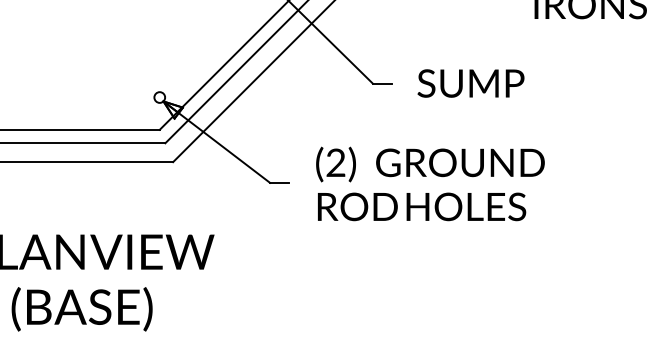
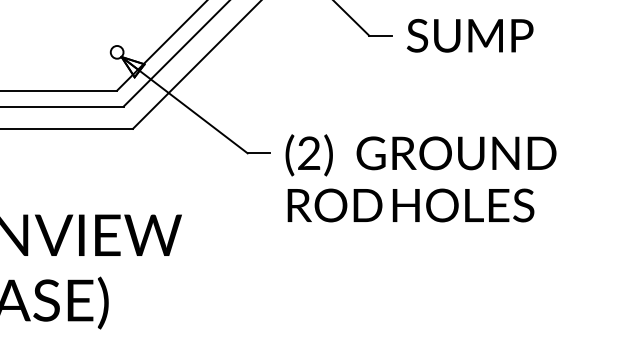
text: (470, 83) -> (469, 35), moved
text: (430, 183) -> (421, 177), moved

